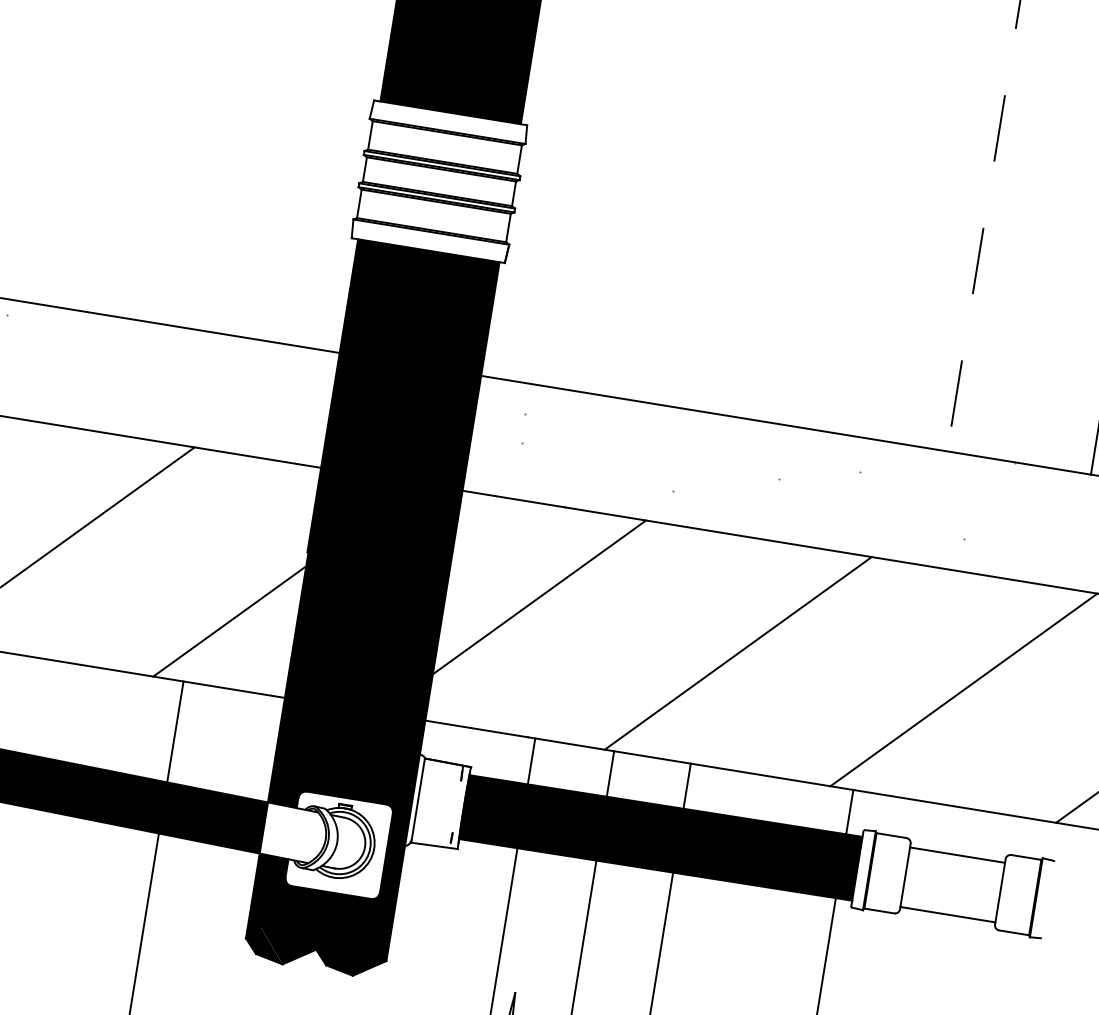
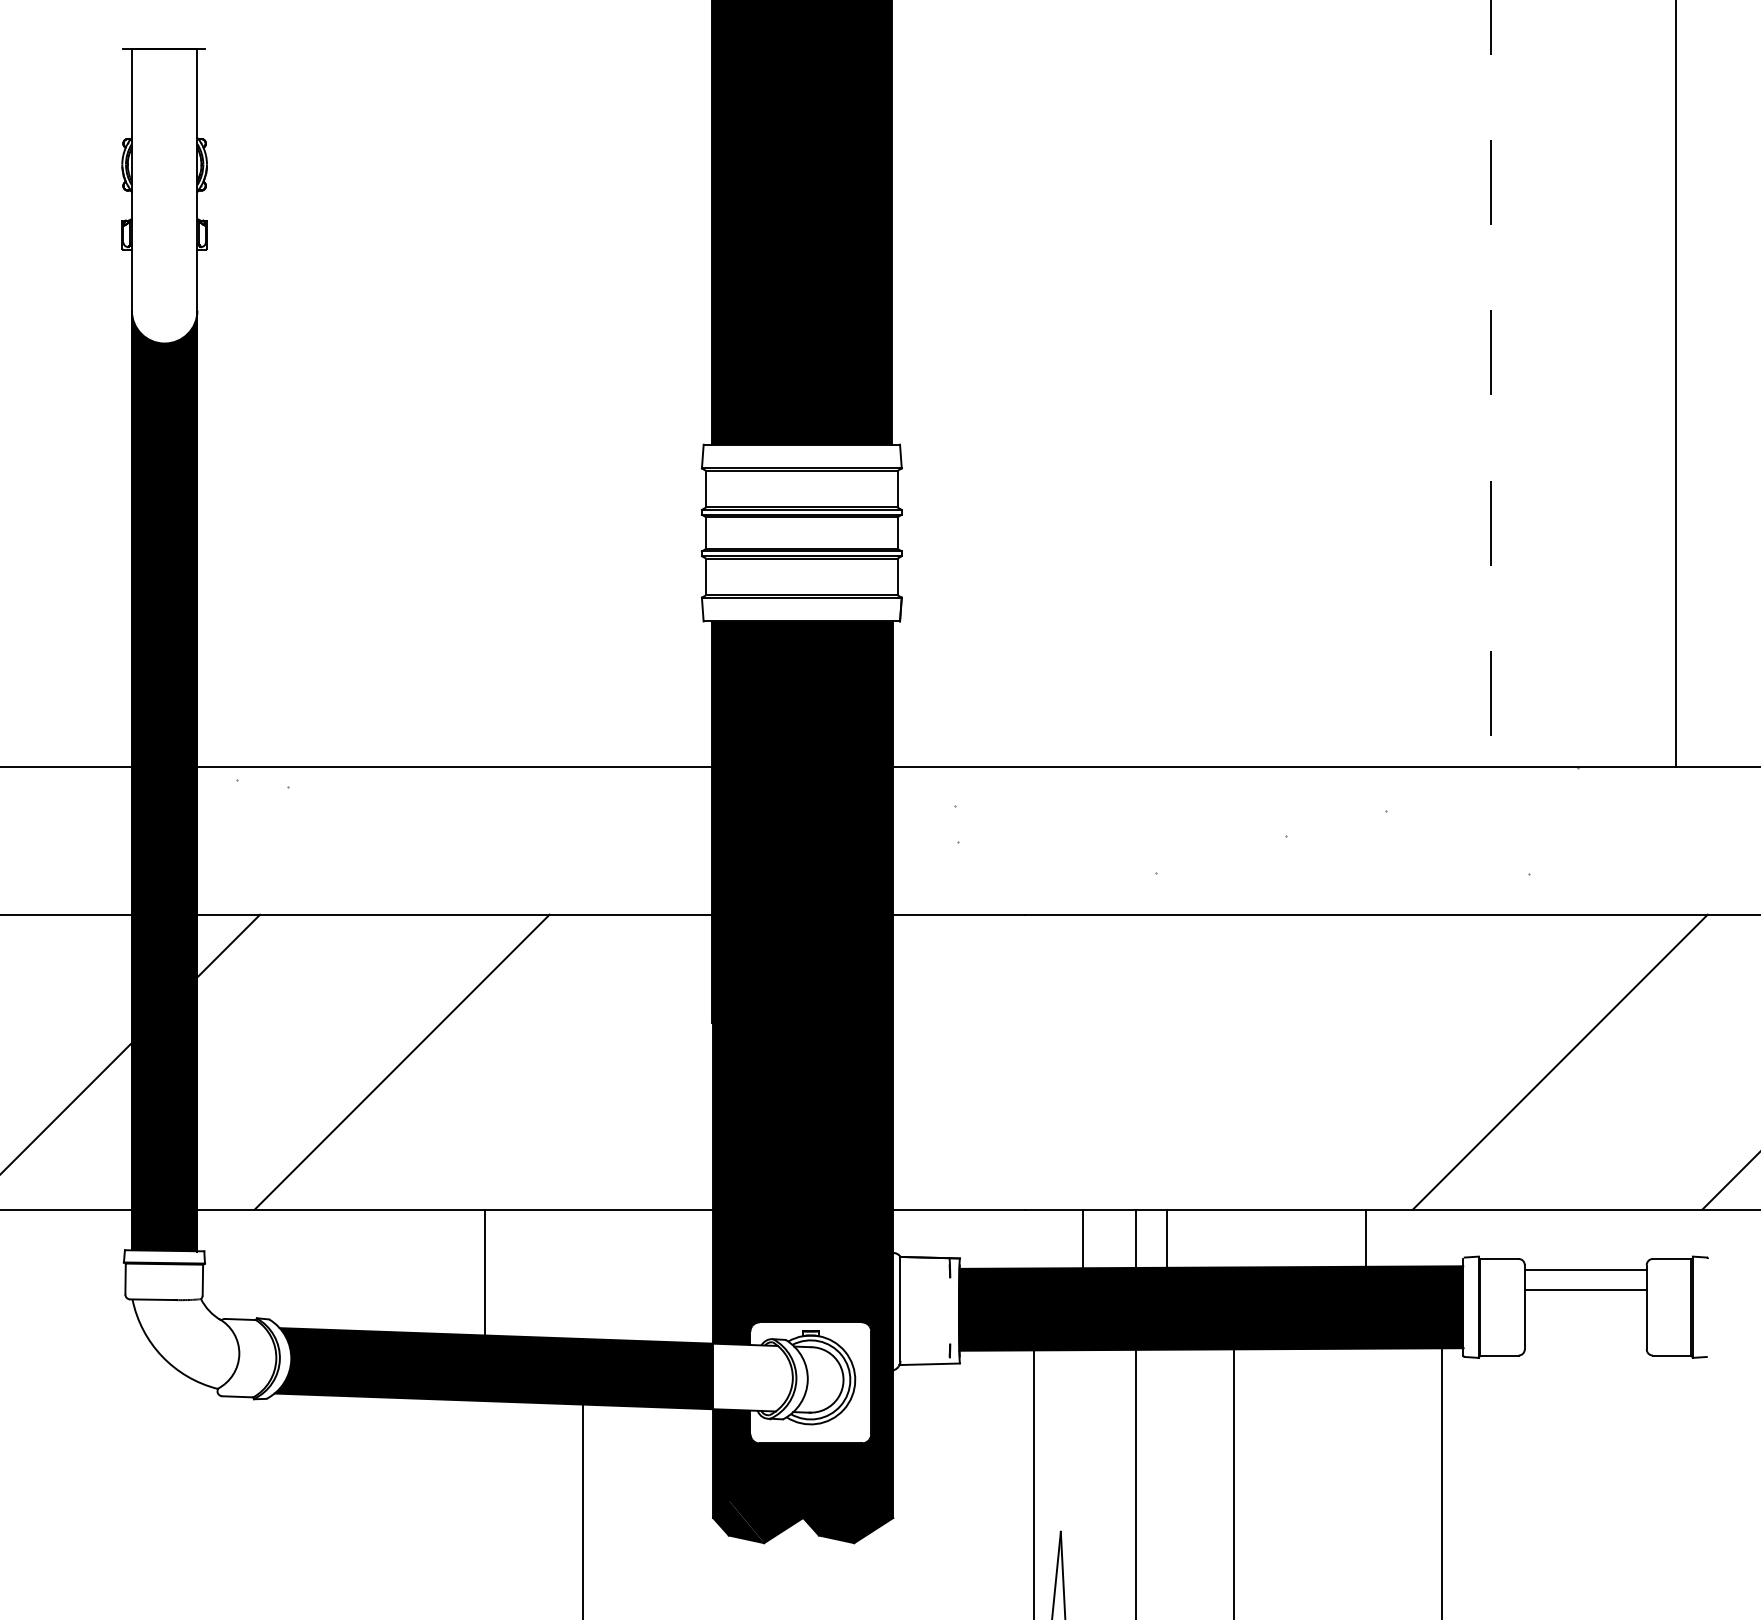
line: (539, 597) -> (1010, 1032), removed
line: (228, 621) -> (627, 1125), removed
line: (738, 652) -> (1270, 1061), removed
line: (175, 732) -> (485, 1274), moved
line: (531, 761) -> (1083, 1238), moved
line: (686, 786) -> (1166, 1238), moved
line: (849, 811) -> (1366, 1237), moved
line: (947, 914) -> (1585, 1290), moved

